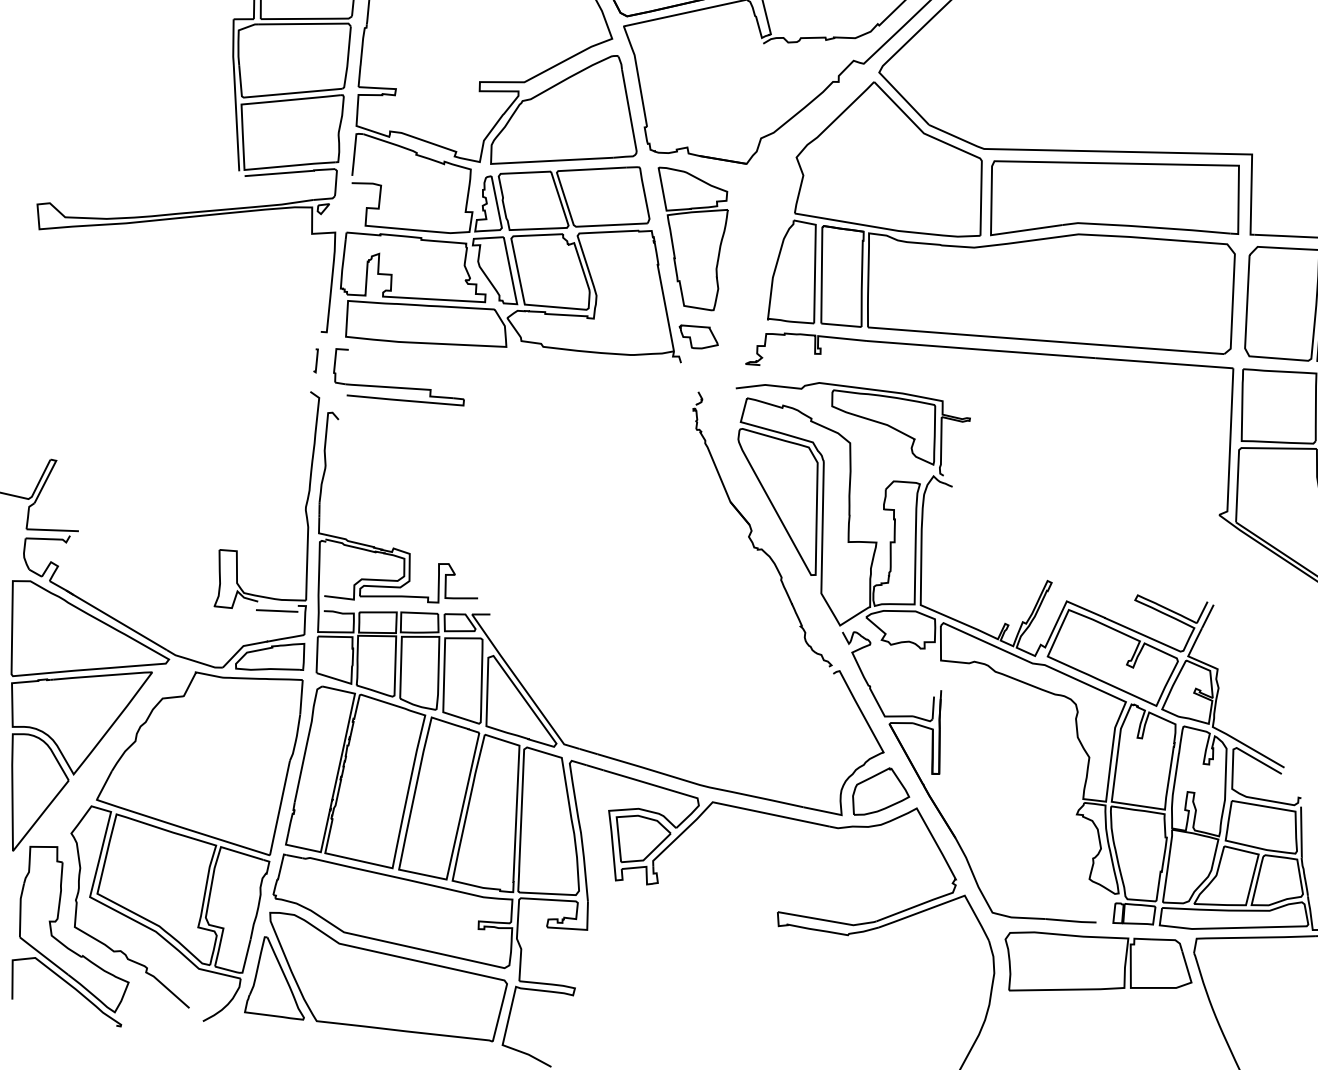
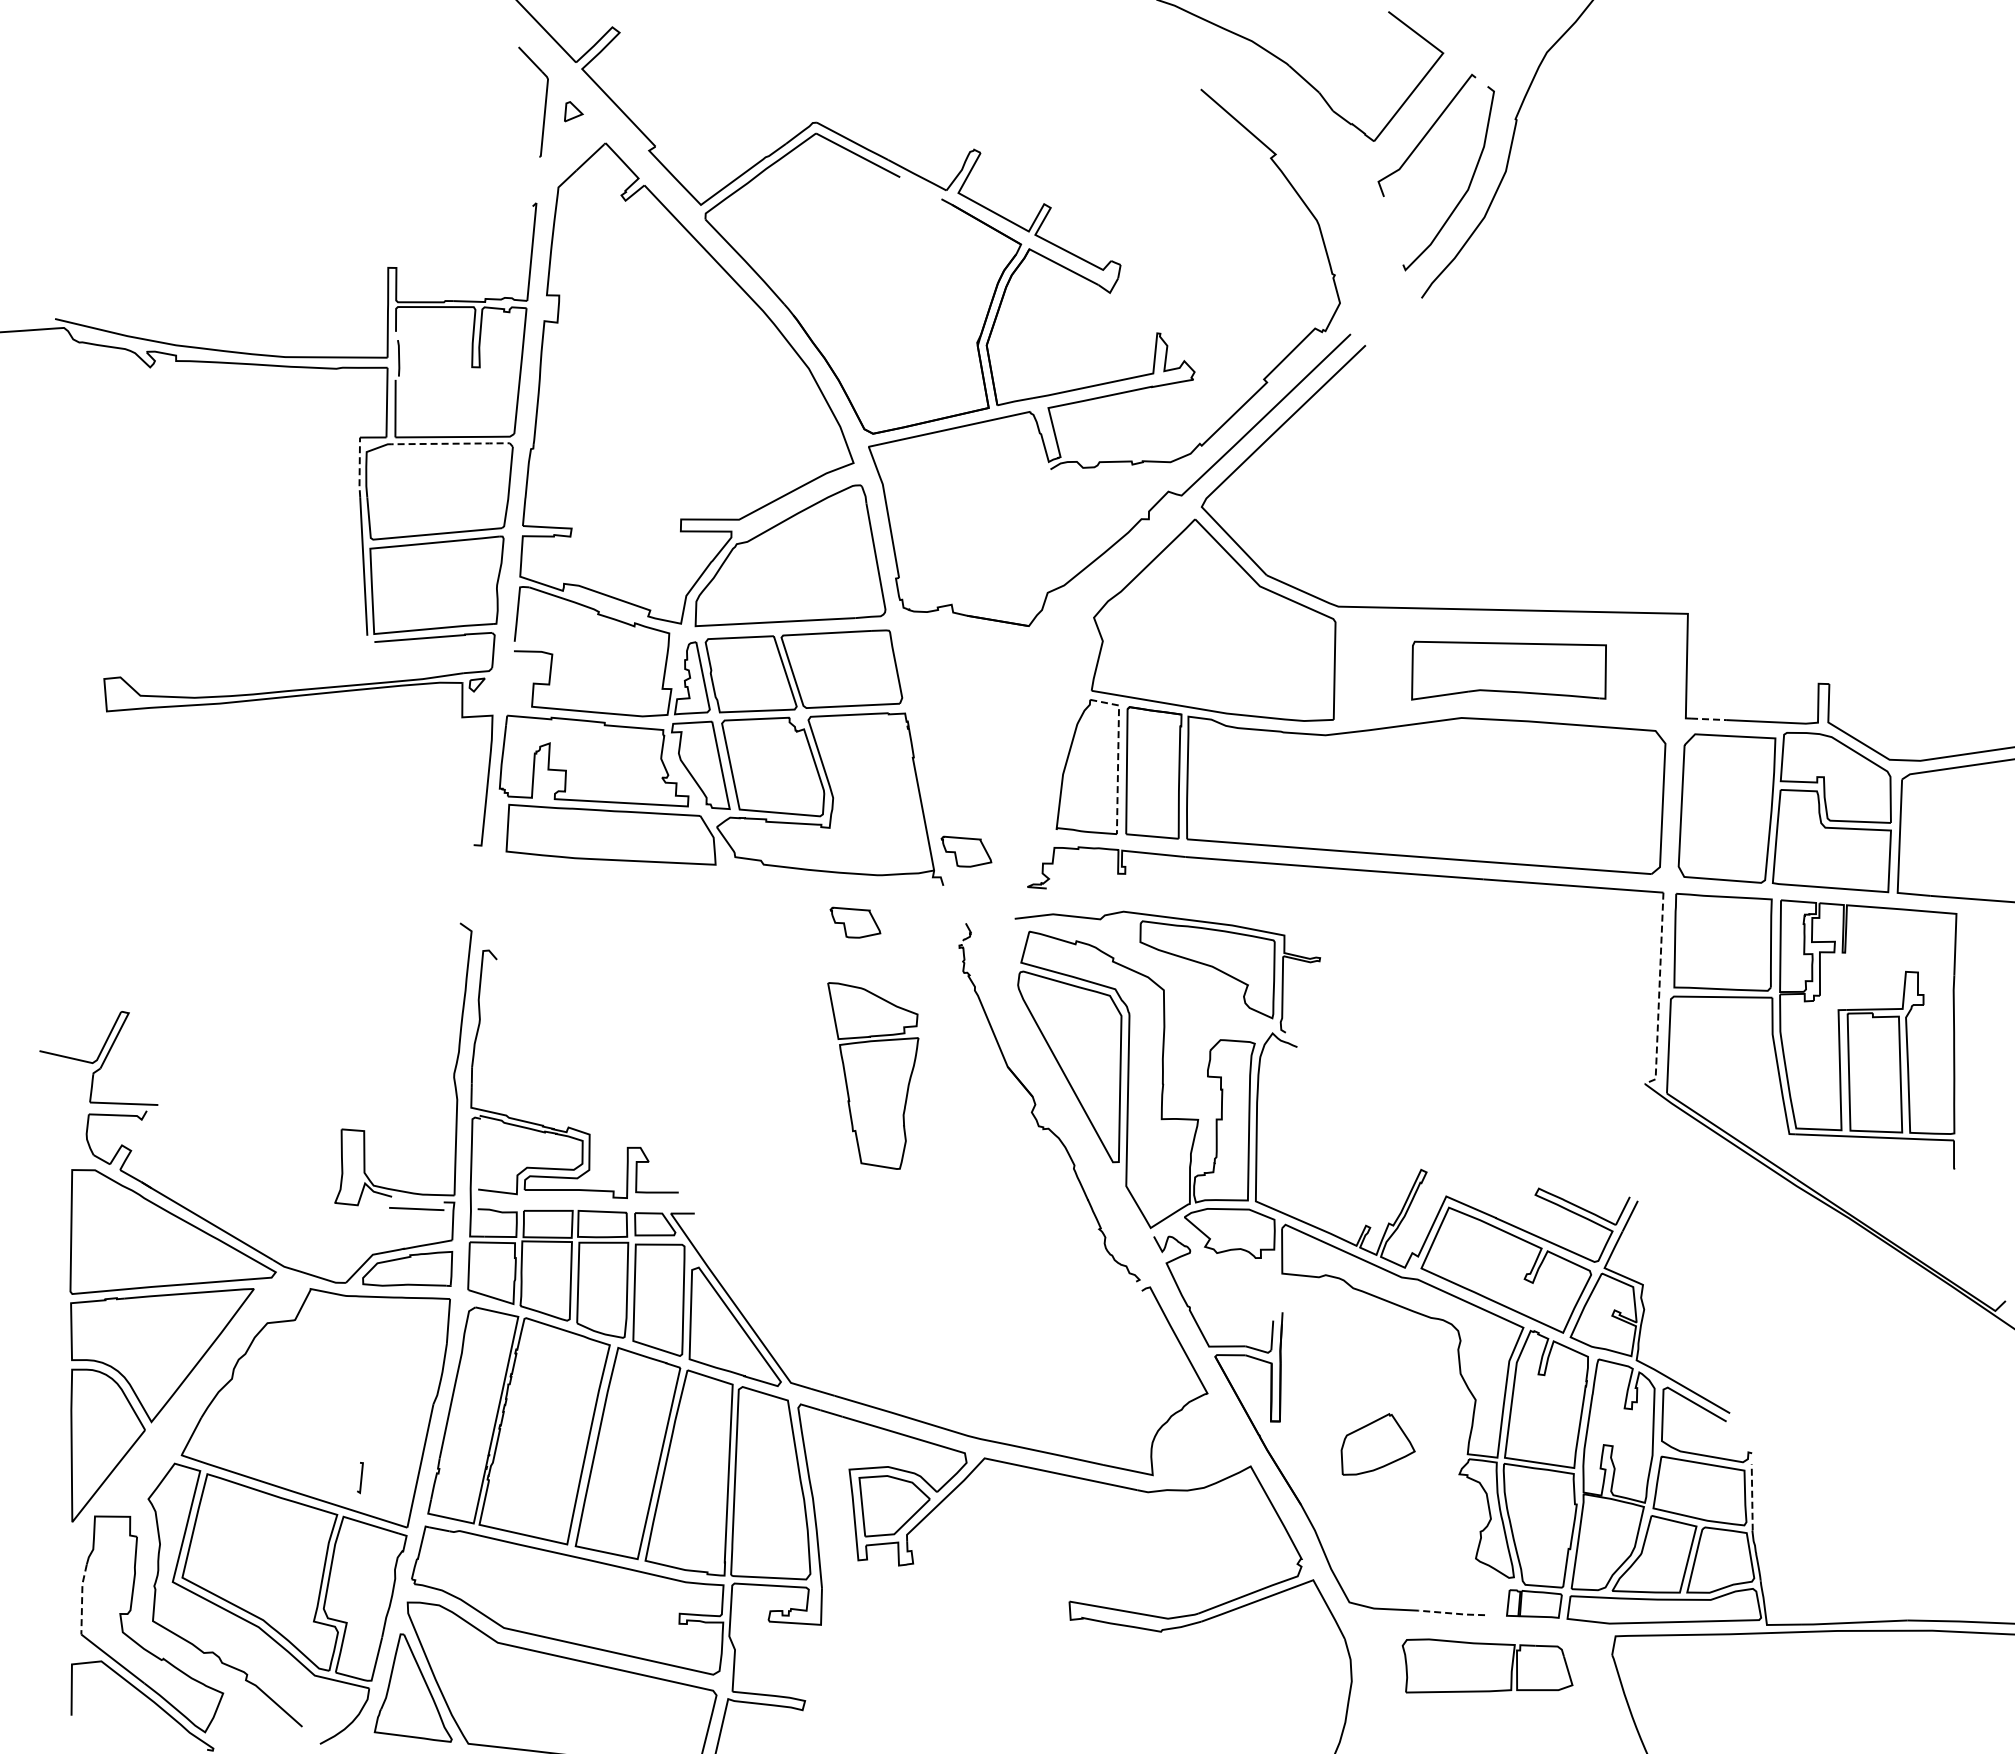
line: (306, 23) -> (454, 443), solid -> dashed
line: (233, 42) -> (359, 467), solid -> dashed
part: (1114, 197) -> (1508, 670), size x0.6
line: (1267, 235) -> (1708, 719), solid -> dashed
part: (693, 238) -> (873, 1075), moved
line: (815, 262) -> (1118, 754), solid -> dashed
line: (316, 361) -> (360, 1478), moved
part: (395, 386) -> (570, 916), removed
part: (613, 391) -> (855, 922), added
line: (1230, 445) -> (1659, 993), solid -> dashed
part: (880, 791) -> (1377, 1444), moved
line: (1301, 832) -> (1752, 1497), solid -> dashed
line: (20, 910) -> (82, 1599), solid -> dashed
line: (1070, 921) -> (1451, 1613), solid -> dashed
part: (1098, 961) -> (1487, 1665), size x0.7

